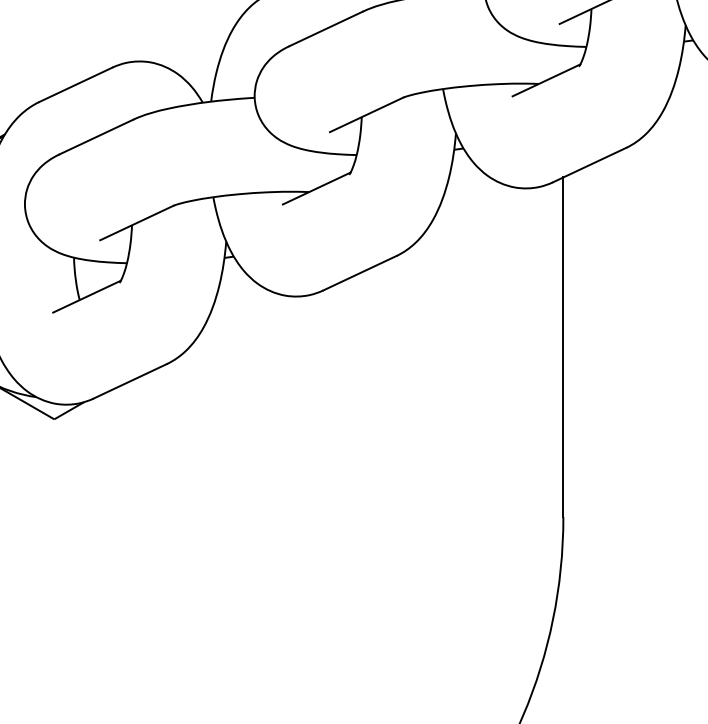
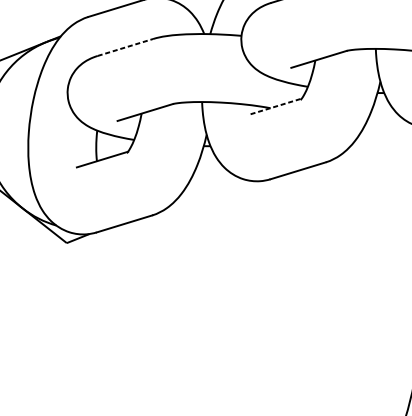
line: (96, 136) -> (125, 47), solid -> dashed
line: (317, 188) -> (276, 106), solid -> dashed

